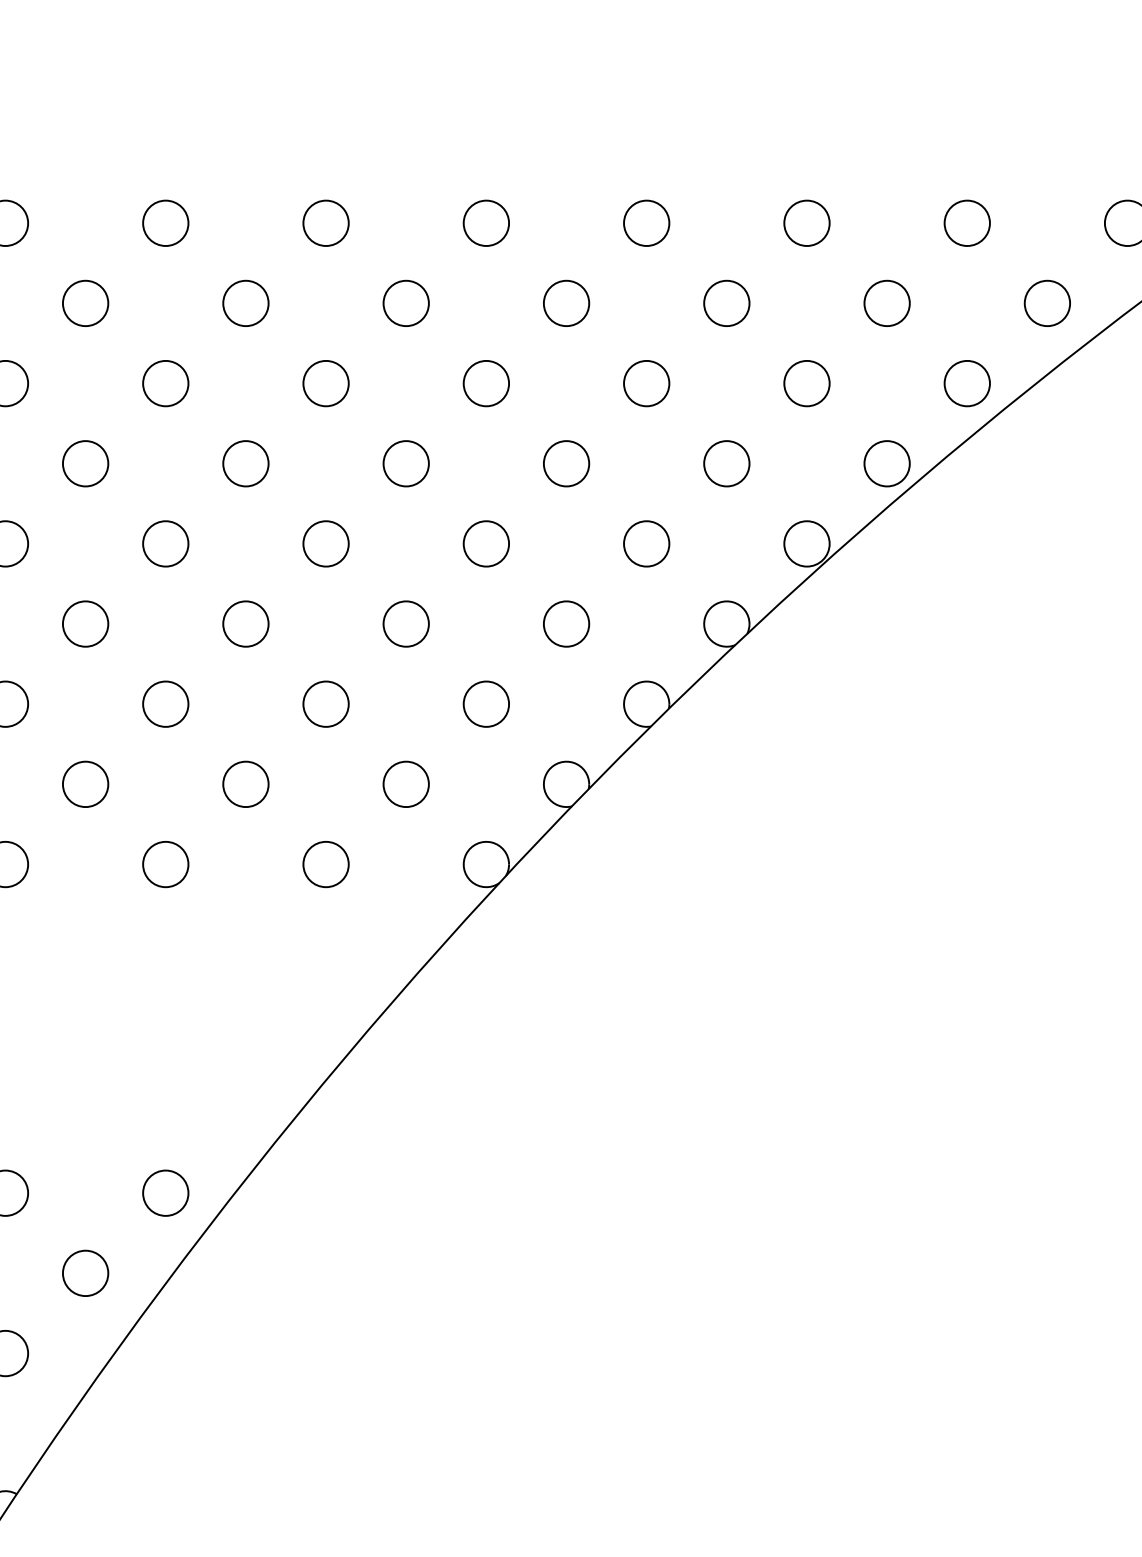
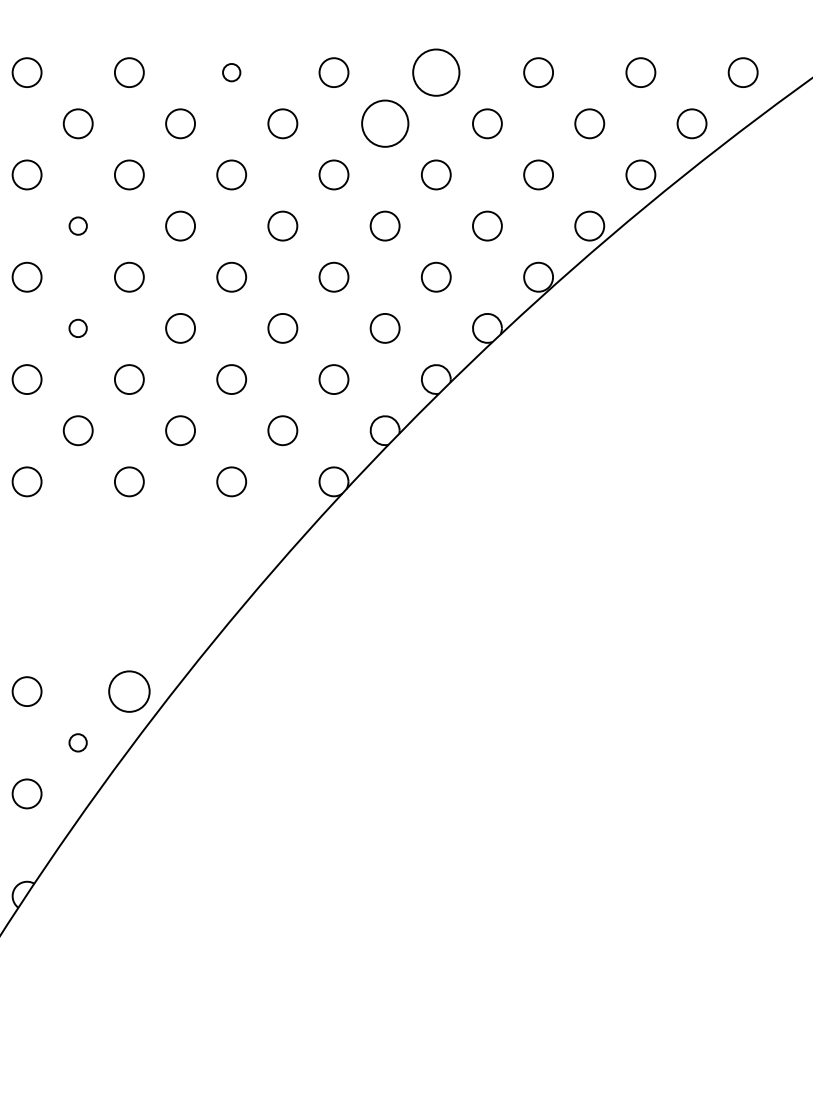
circle: (325, 223) -> (231, 72), size x0.6
circle: (645, 223) -> (435, 72), size x1.6
circle: (565, 302) -> (384, 123), size x1.6
circle: (84, 462) -> (77, 225), size x0.6
circle: (84, 624) -> (77, 328), size x0.6
circle: (164, 1193) -> (128, 691), size x1.4
circle: (84, 1272) -> (77, 742), size x0.6

